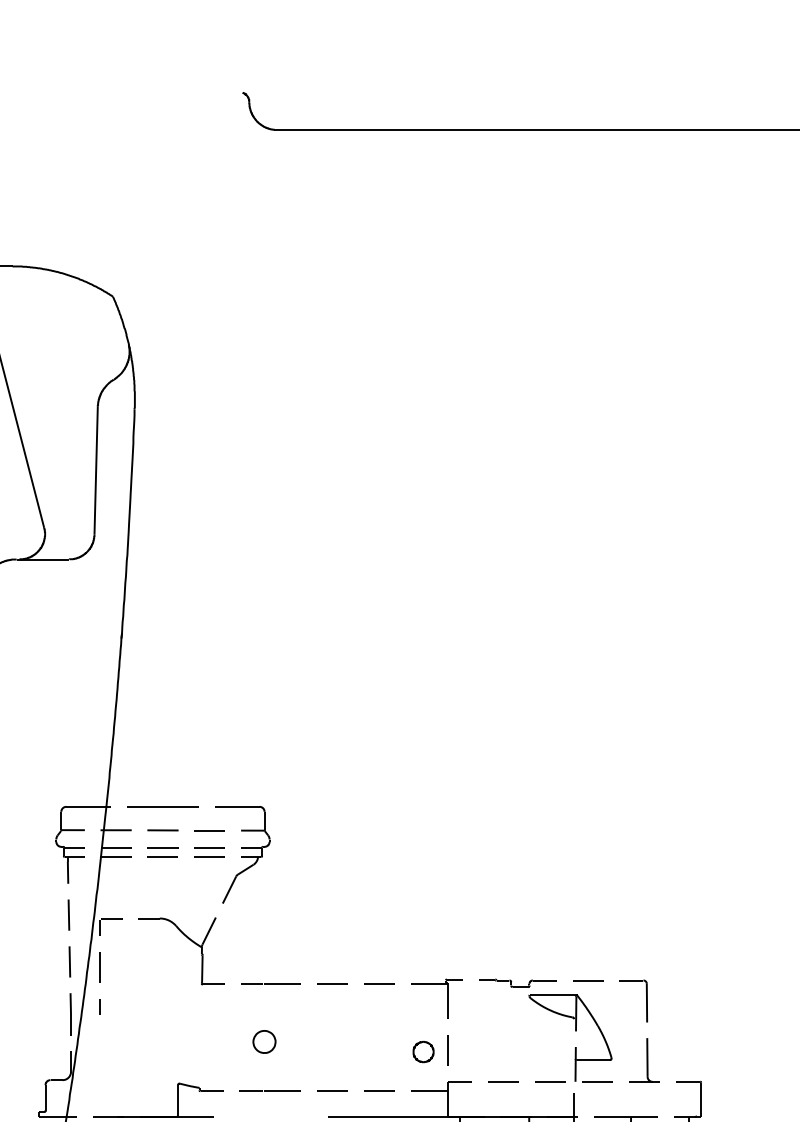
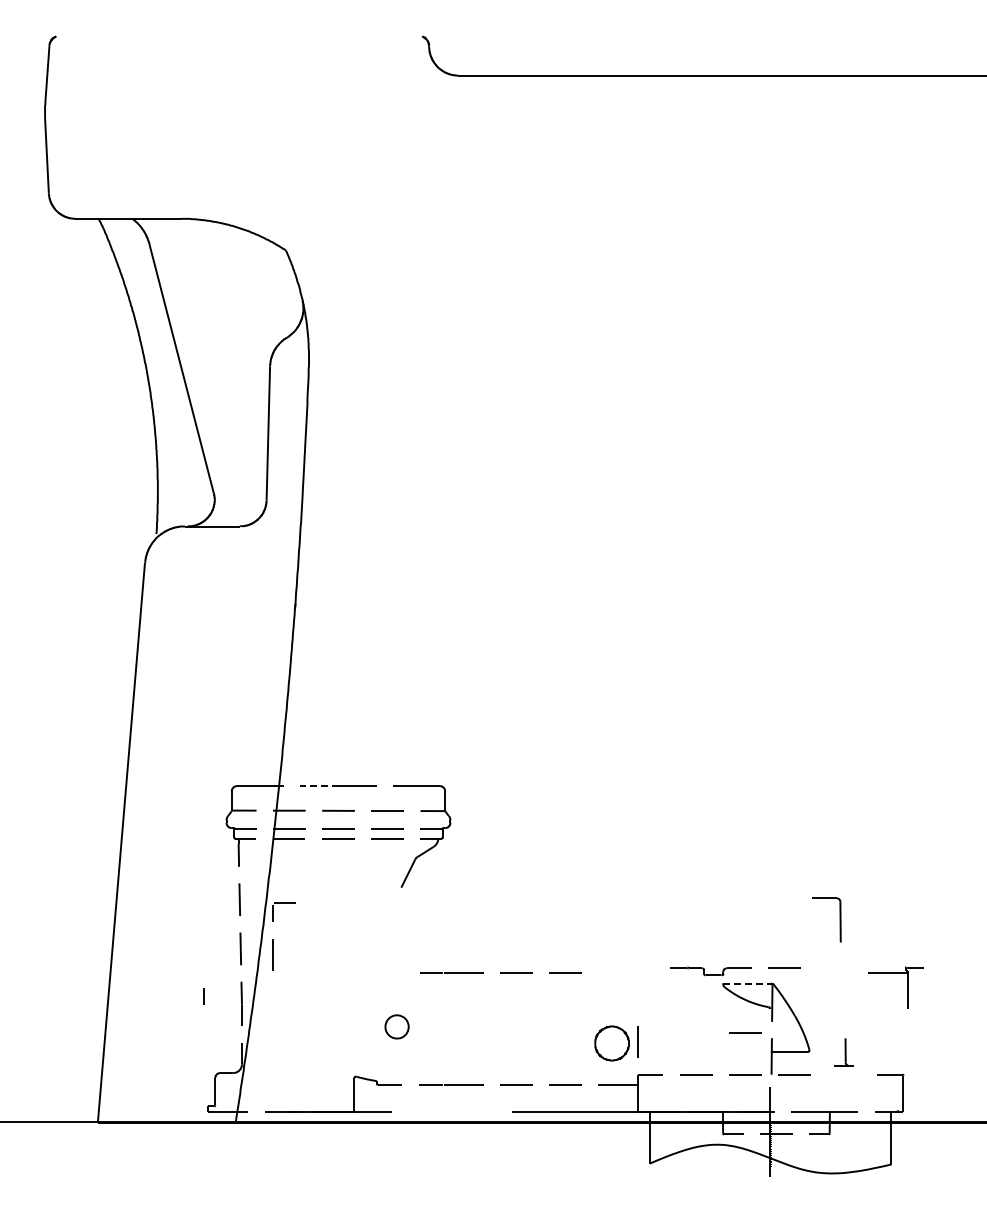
line: (143, 807) -> (318, 786), solid -> dashed
part: (189, 940) -> (366, 926), removed
line: (552, 994) -> (747, 983), solid -> dashed
part: (447, 998) -> (907, 987), moved
part: (645, 1000) -> (839, 919), moved
line: (100, 1007) -> (203, 996), moved
part: (263, 1041) -> (396, 1026), moved
line: (550, 1041) -> (745, 1032), added
part: (423, 1052) -> (611, 1043), size x1.6
part: (644, 1060) -> (843, 1052), size x0.6

